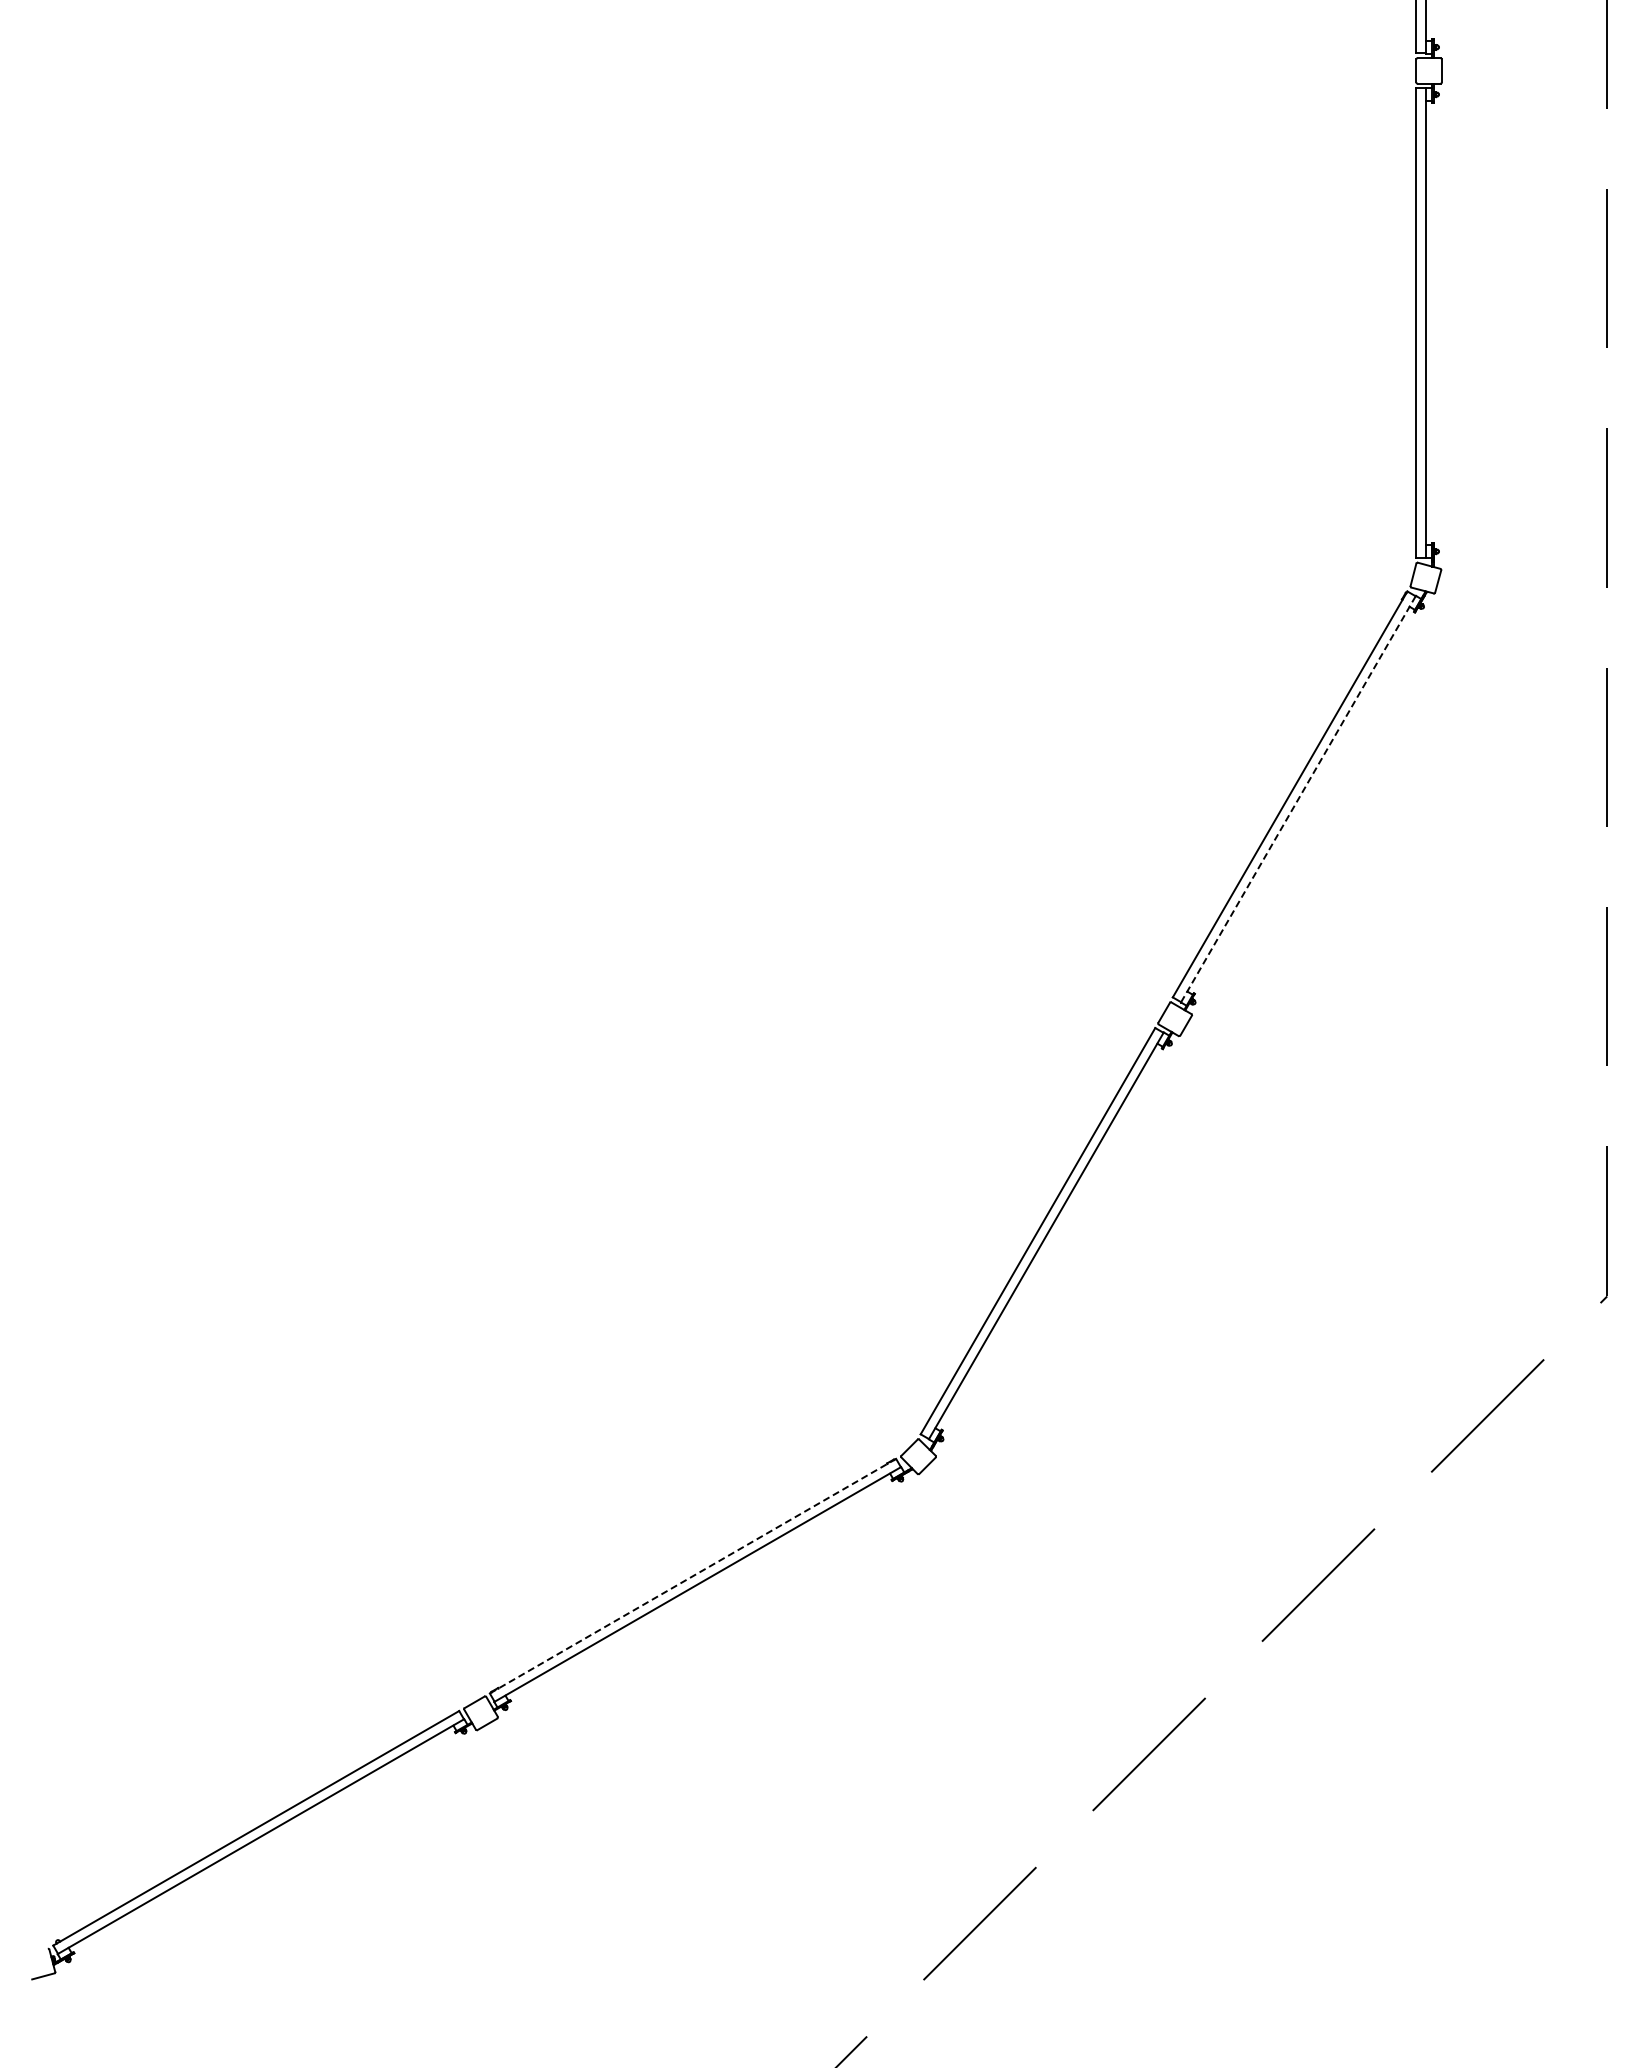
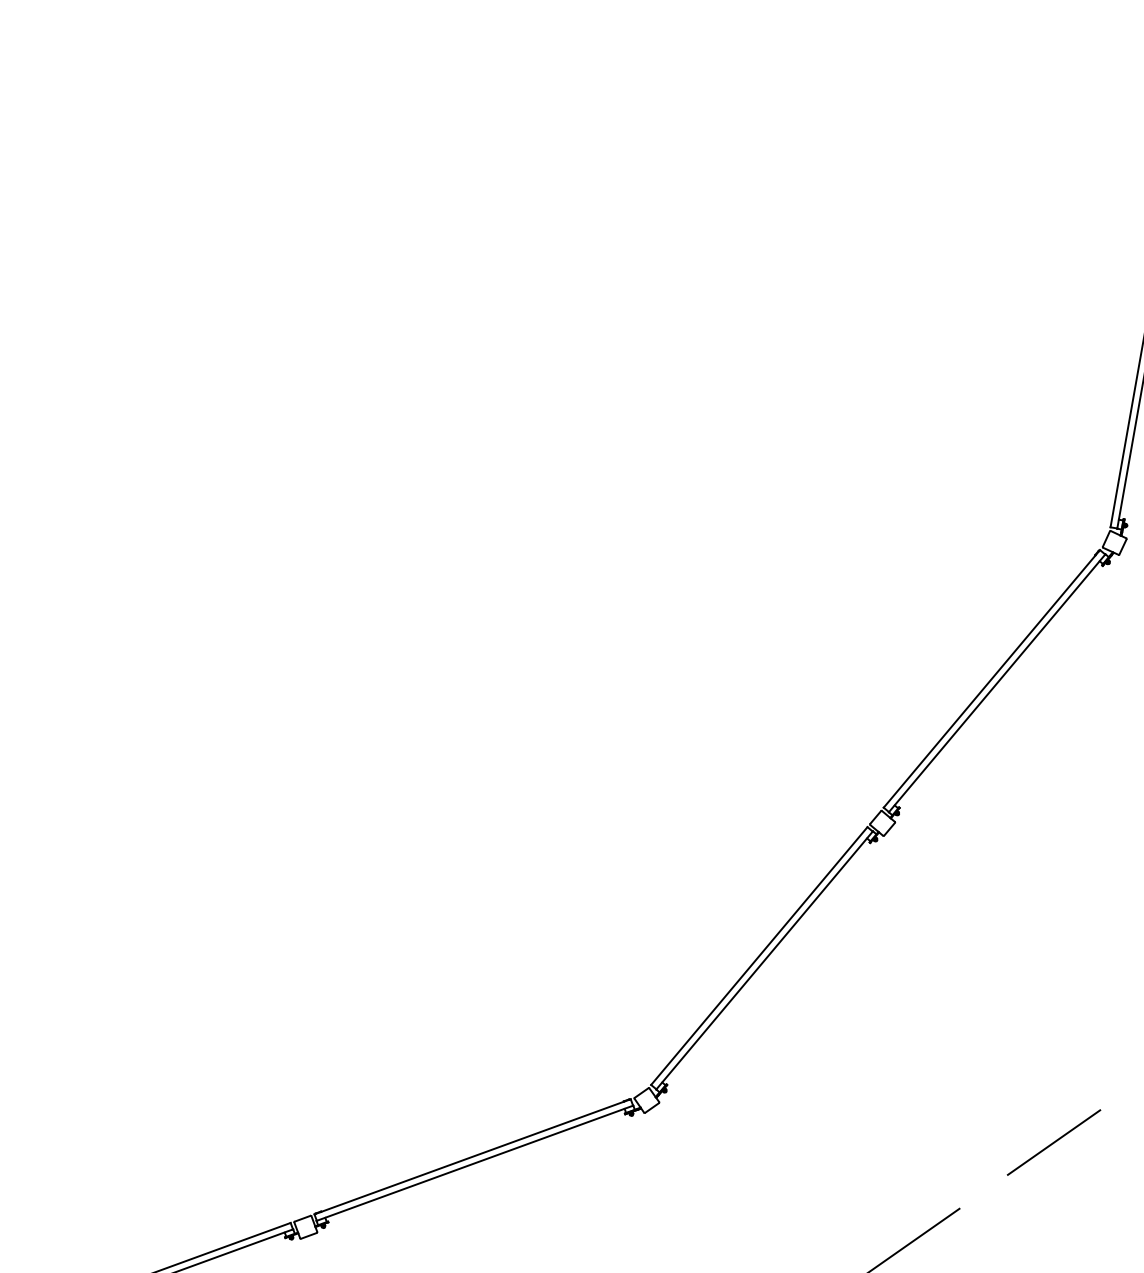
line: (1298, 799) -> (997, 683), dashed -> solid
line: (693, 1576) -> (472, 1157), dashed -> solid

